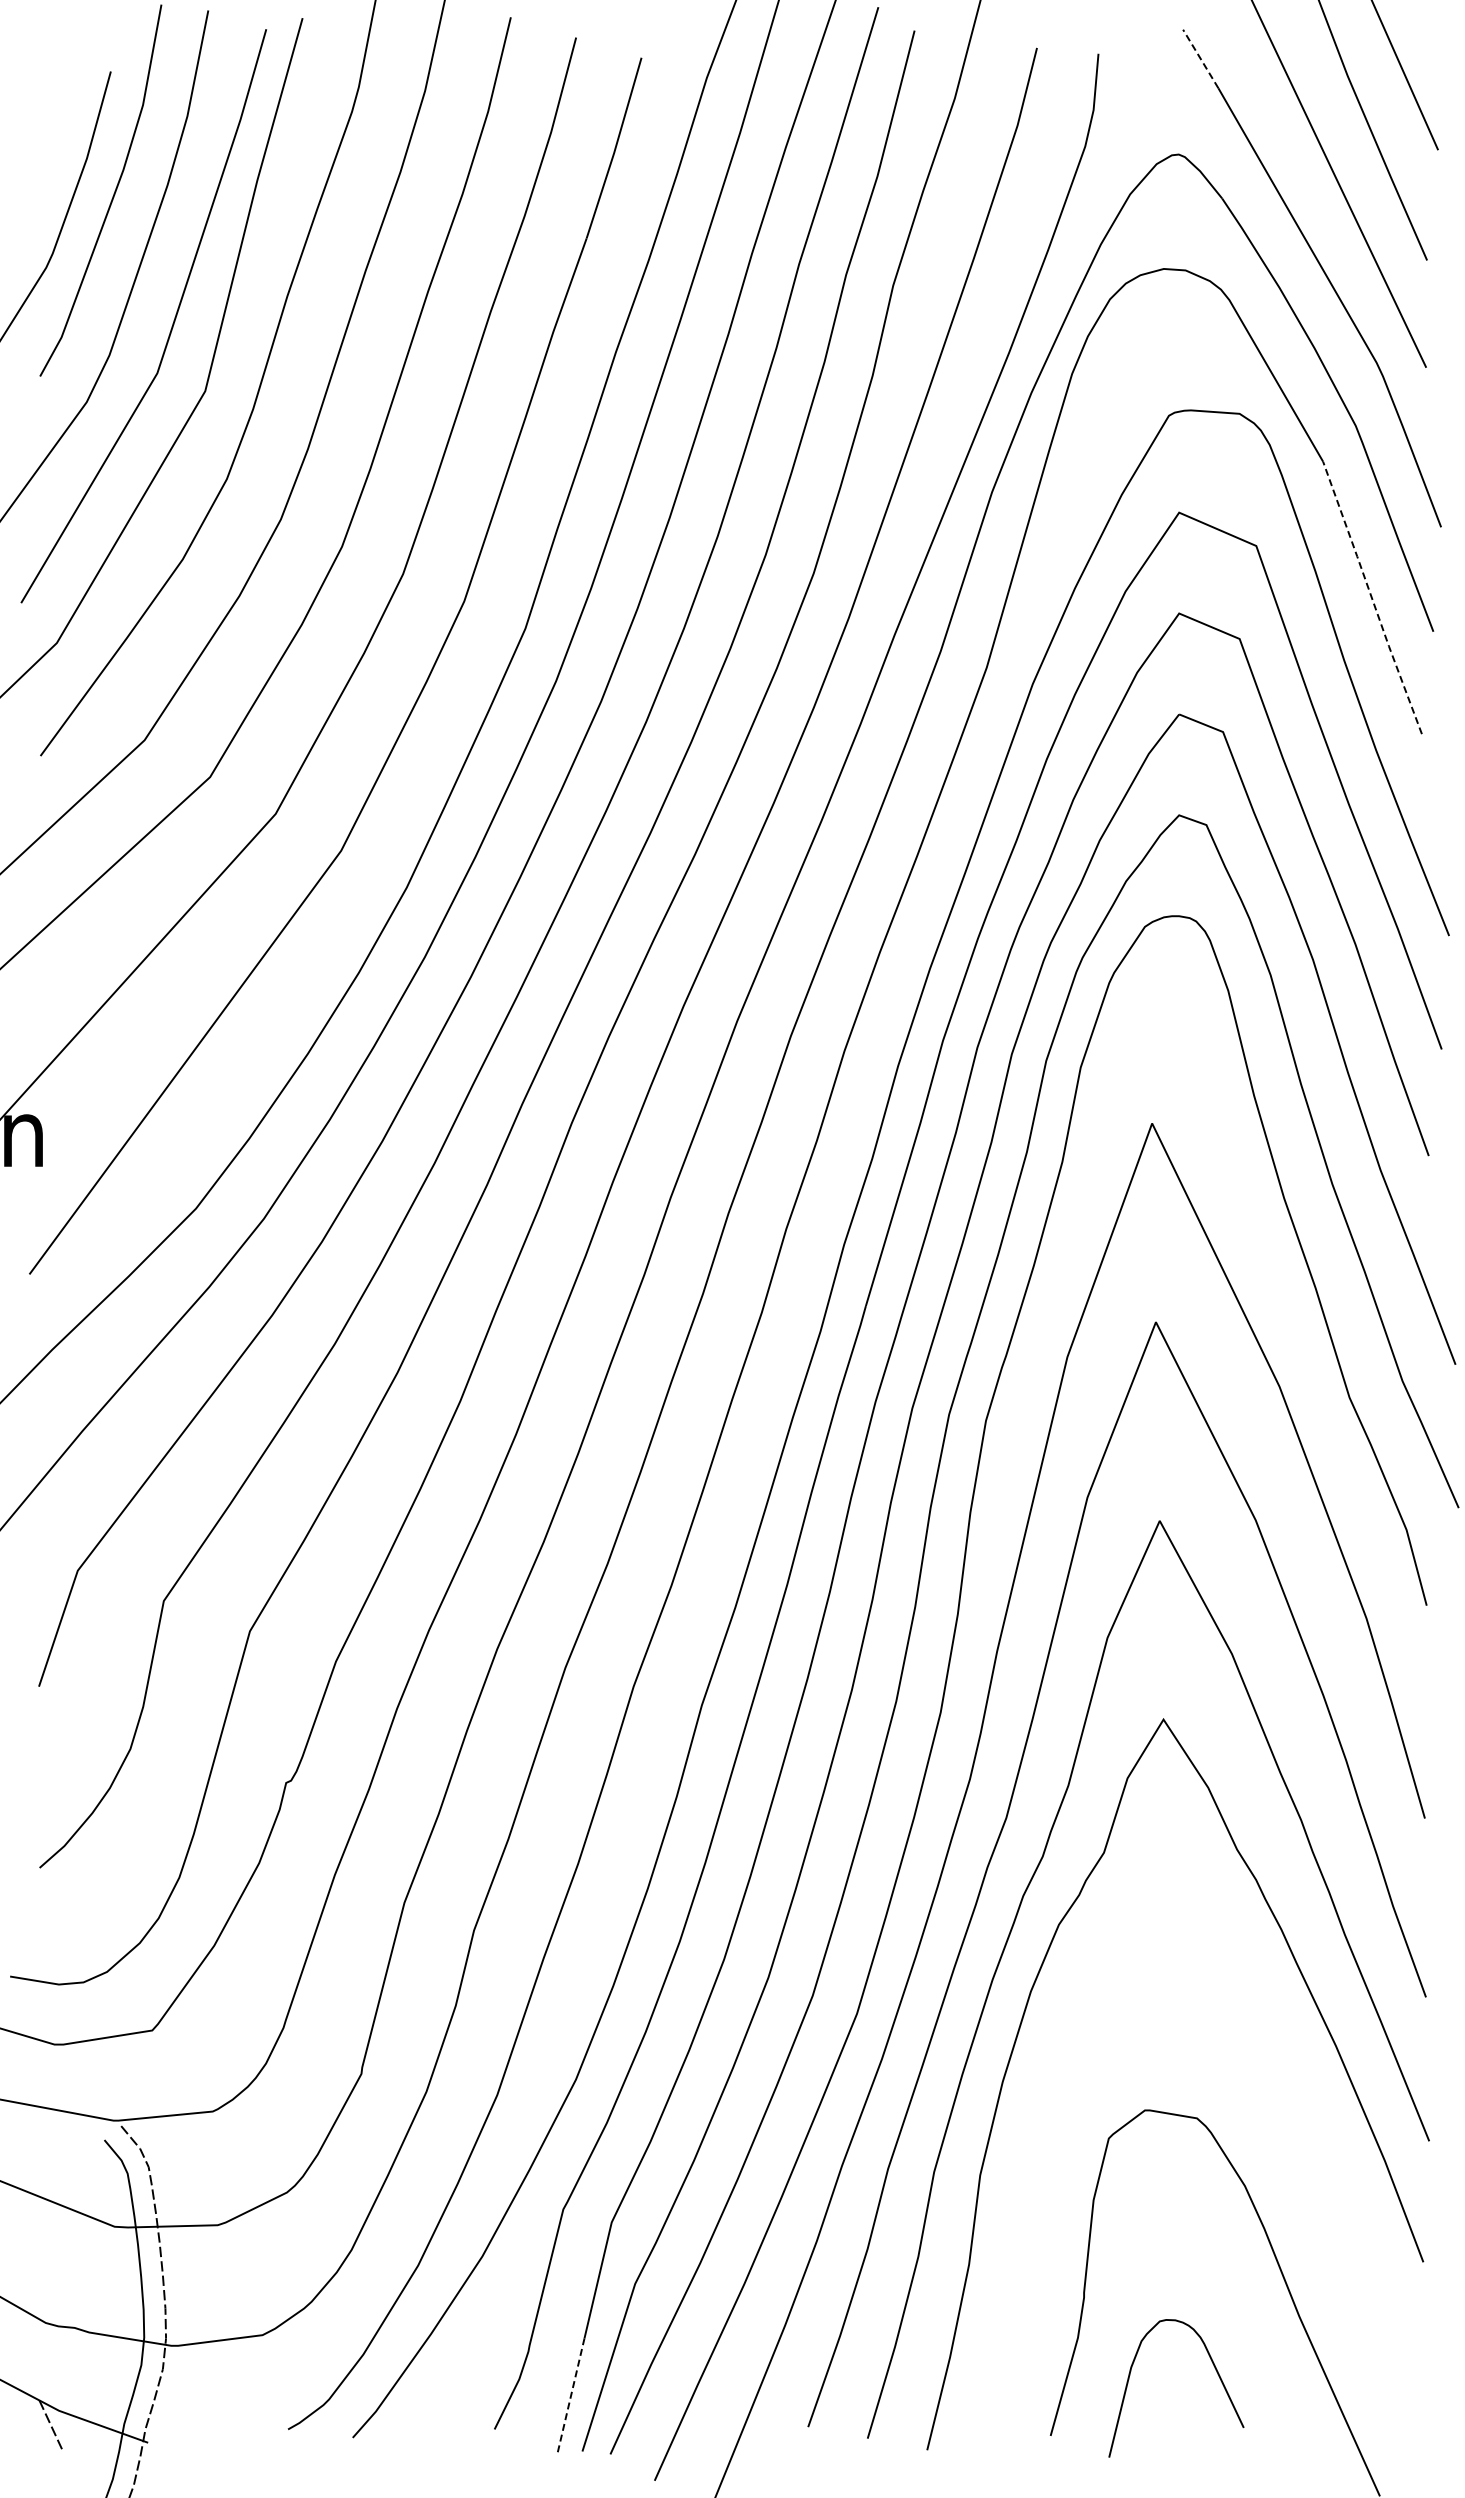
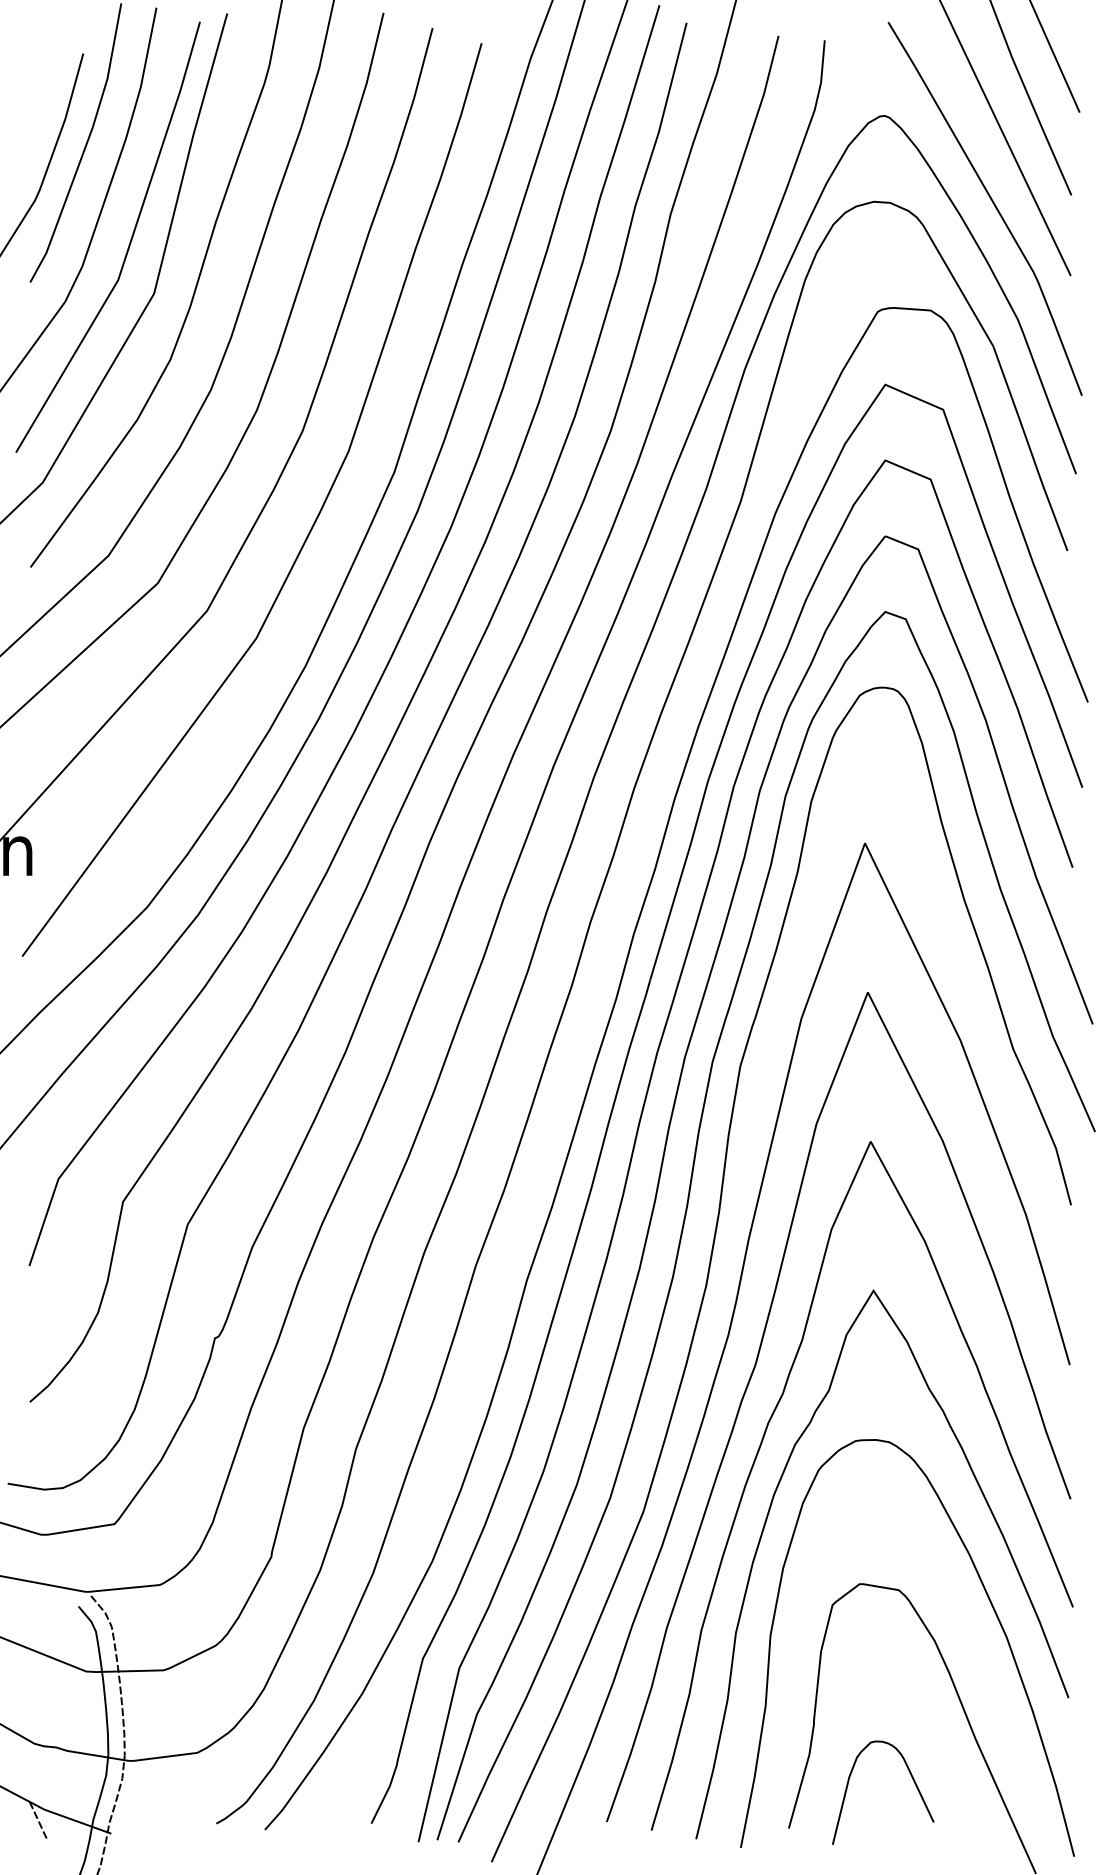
line: (1200, 58) -> (901, 43), dashed -> solid
line: (1371, 598) -> (1029, 449), dashed -> solid
curve: (1322, 2143) -> (992, 1609), added
line: (570, 2396) -> (428, 1798), dashed -> solid

